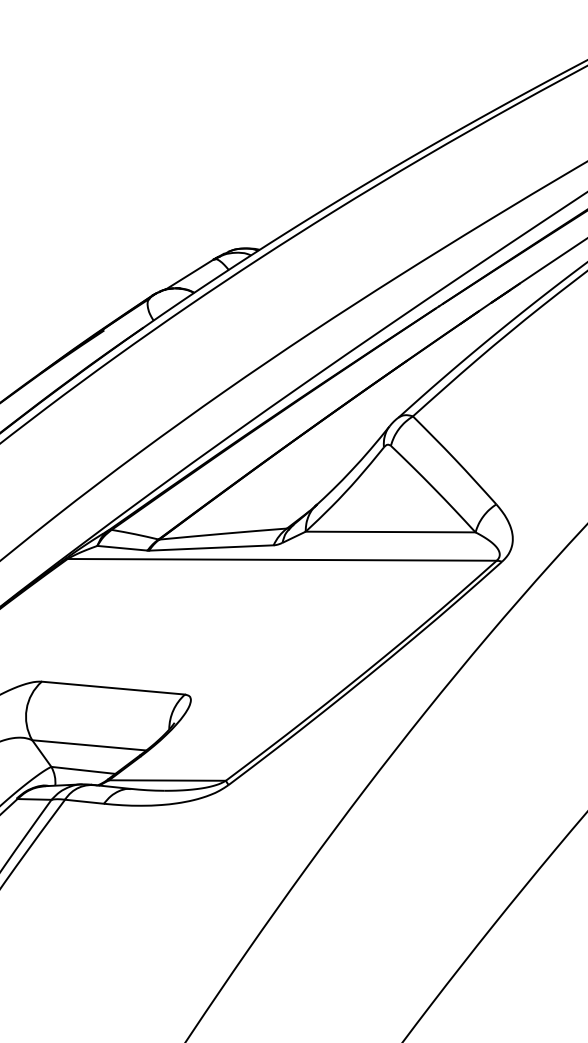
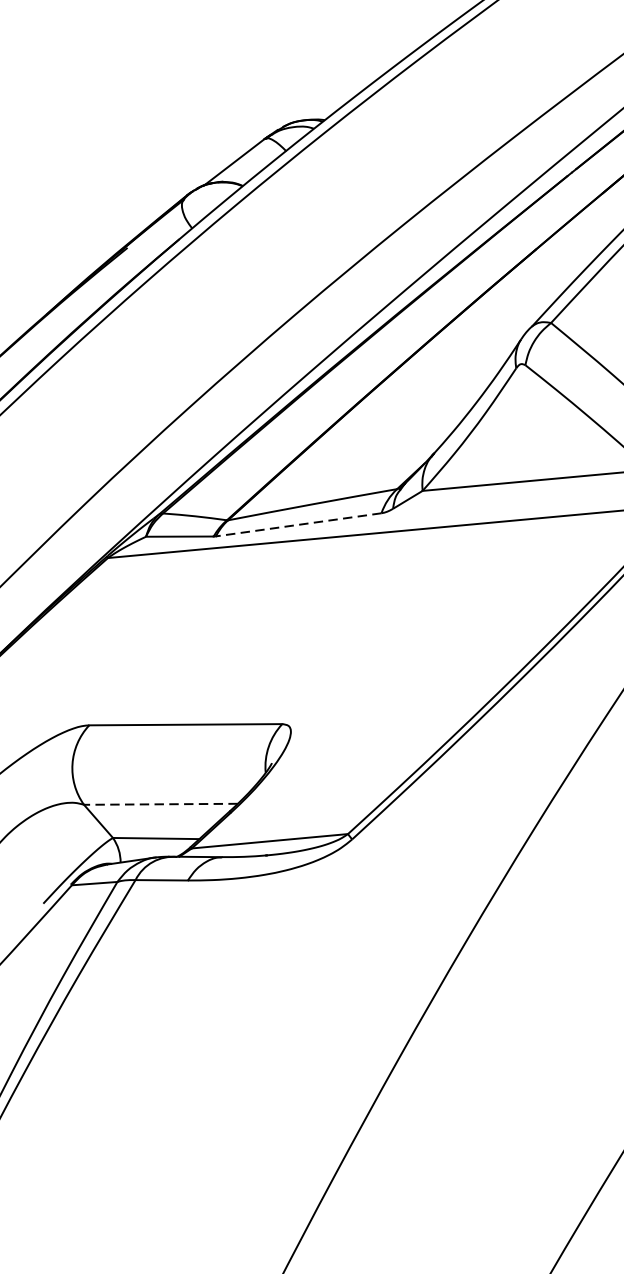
line: (210, 548) -> (297, 525), solid -> dashed
line: (88, 745) -> (159, 804), solid -> dashed

